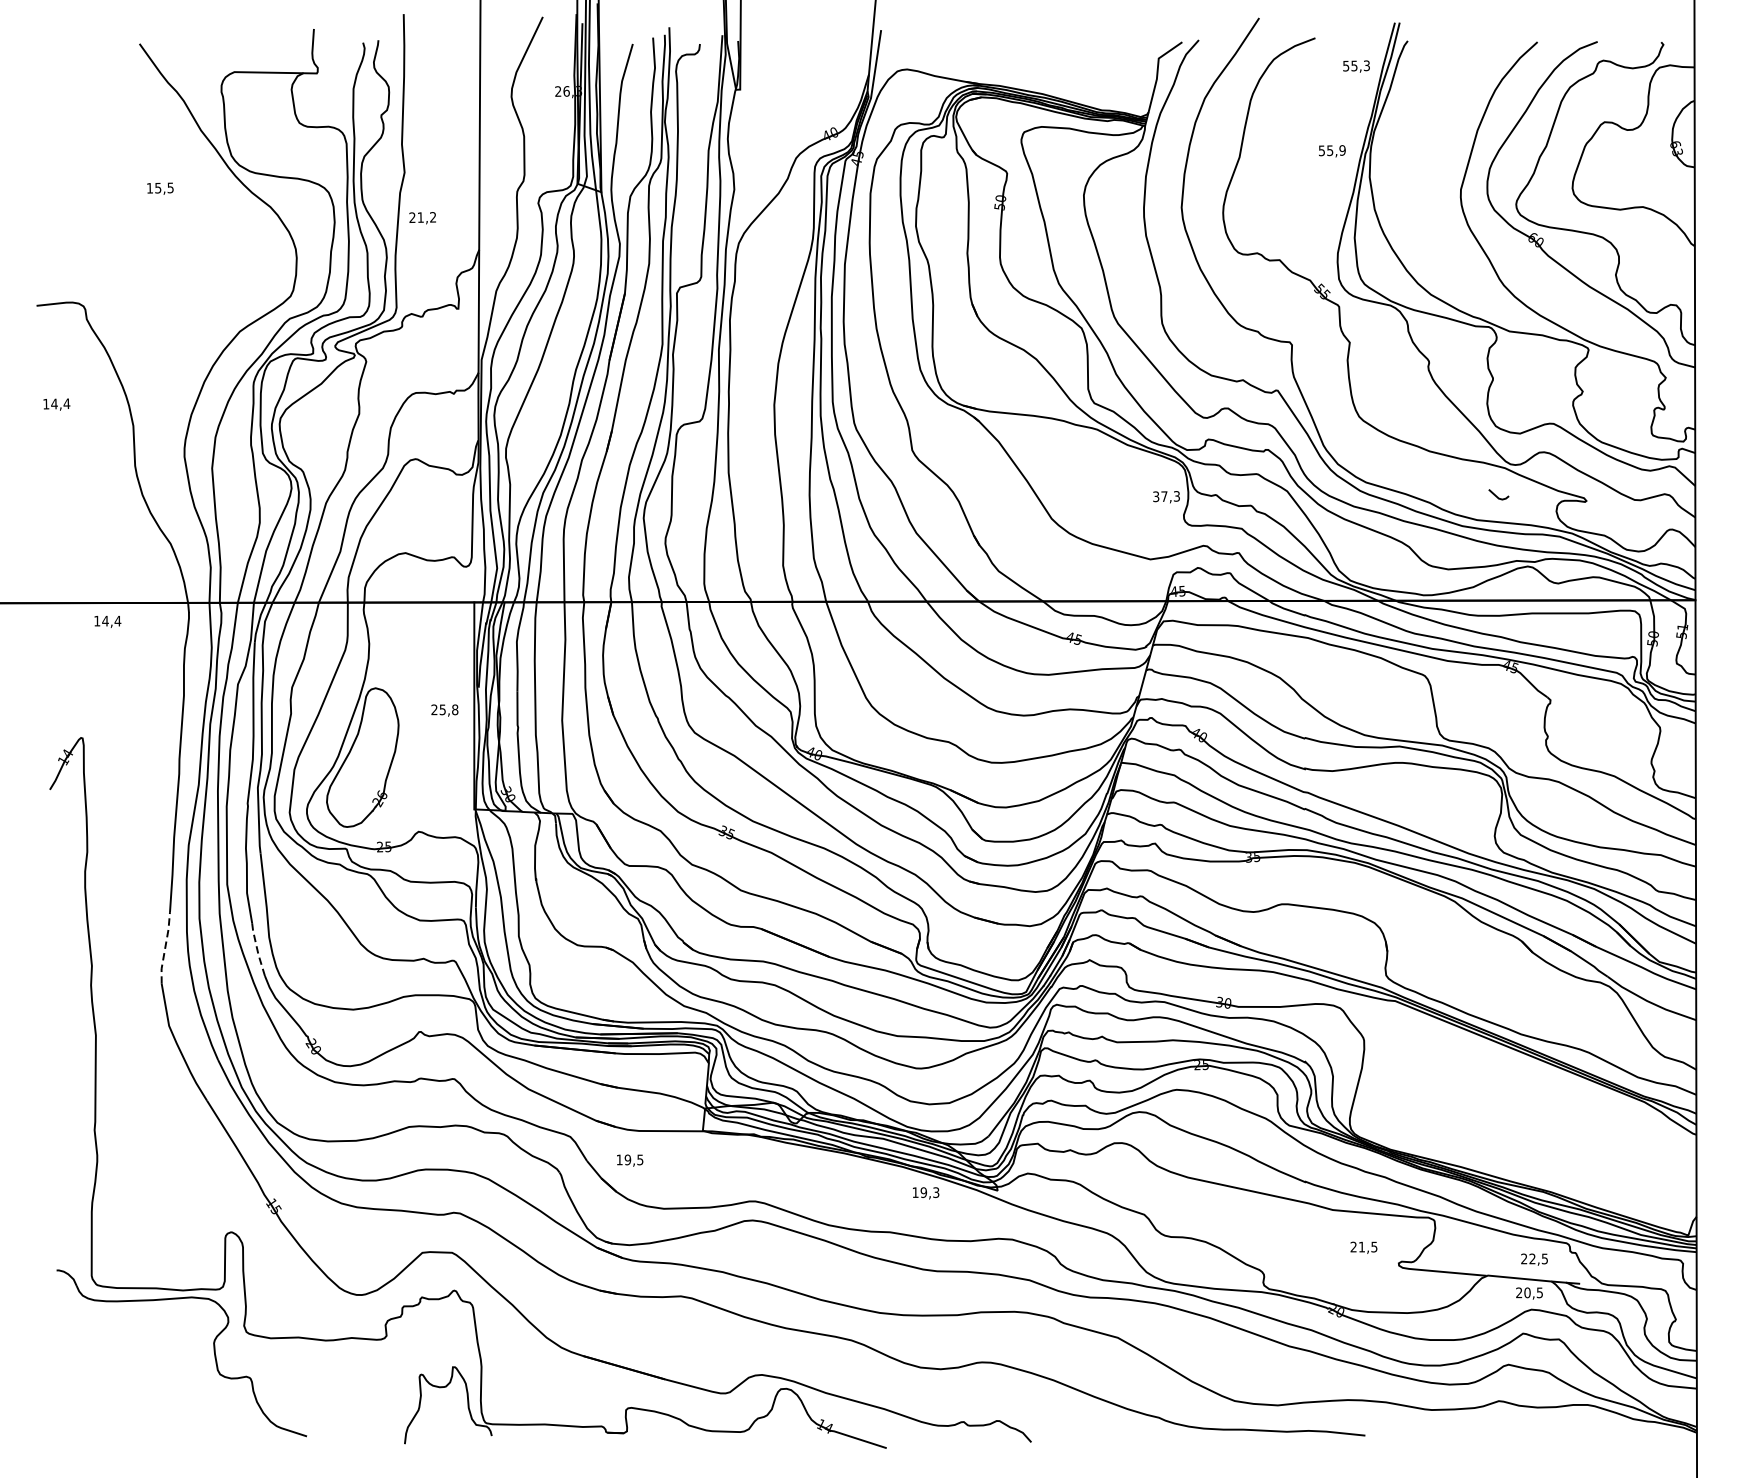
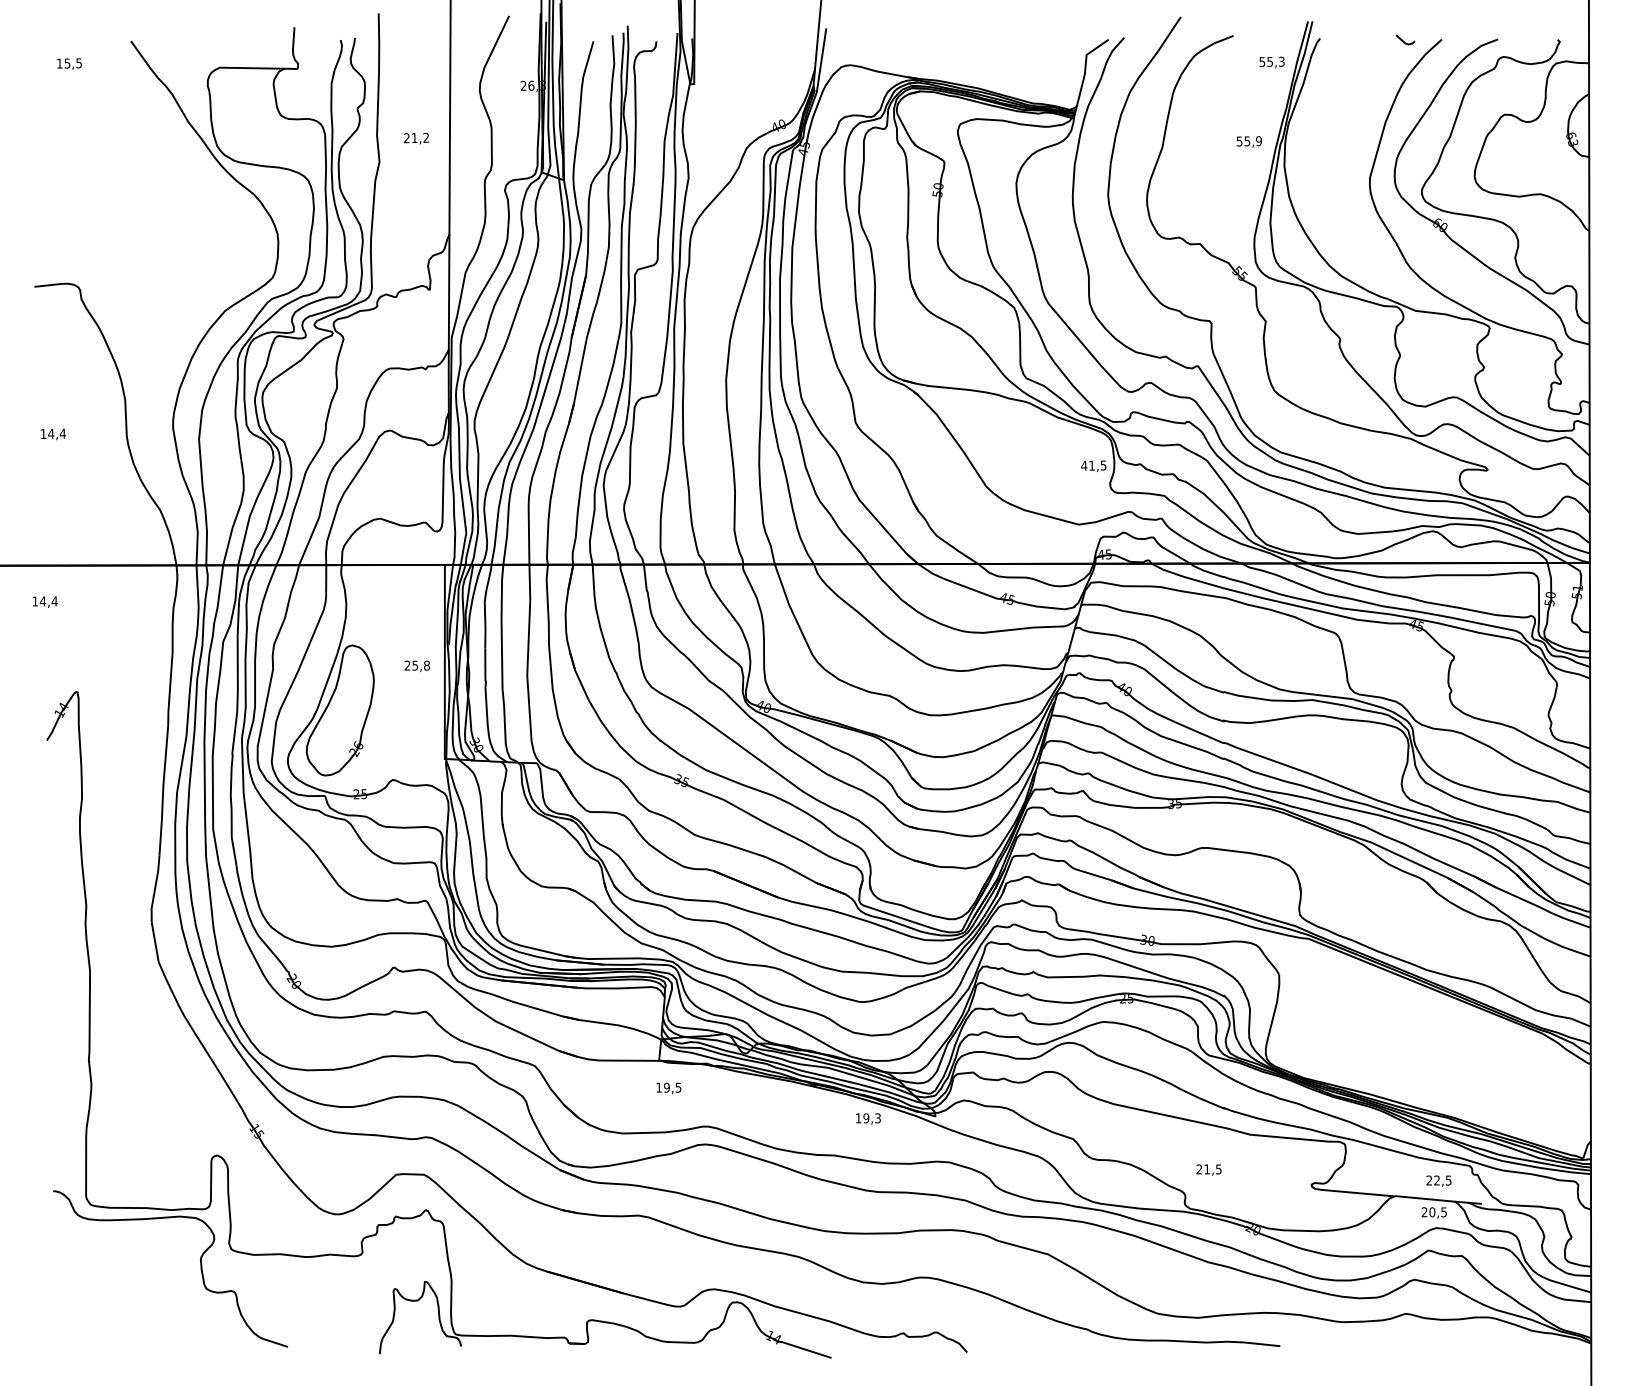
text: (160, 188) -> (69, 63), moved
text: (422, 218) -> (416, 138), moved
text: (56, 404) -> (53, 434), moved
line: (1496, 495) -> (1403, 40), moved
text: (1166, 496) -> (1093, 465), 37,3 -> 41,5
text: (107, 621) -> (44, 601), moved
line: (165, 947) -> (155, 888), dashed -> solid
line: (257, 950) -> (241, 891), dashed -> solid
text: (629, 1160) -> (668, 1088), moved
text: (1363, 1247) -> (1208, 1169), moved

